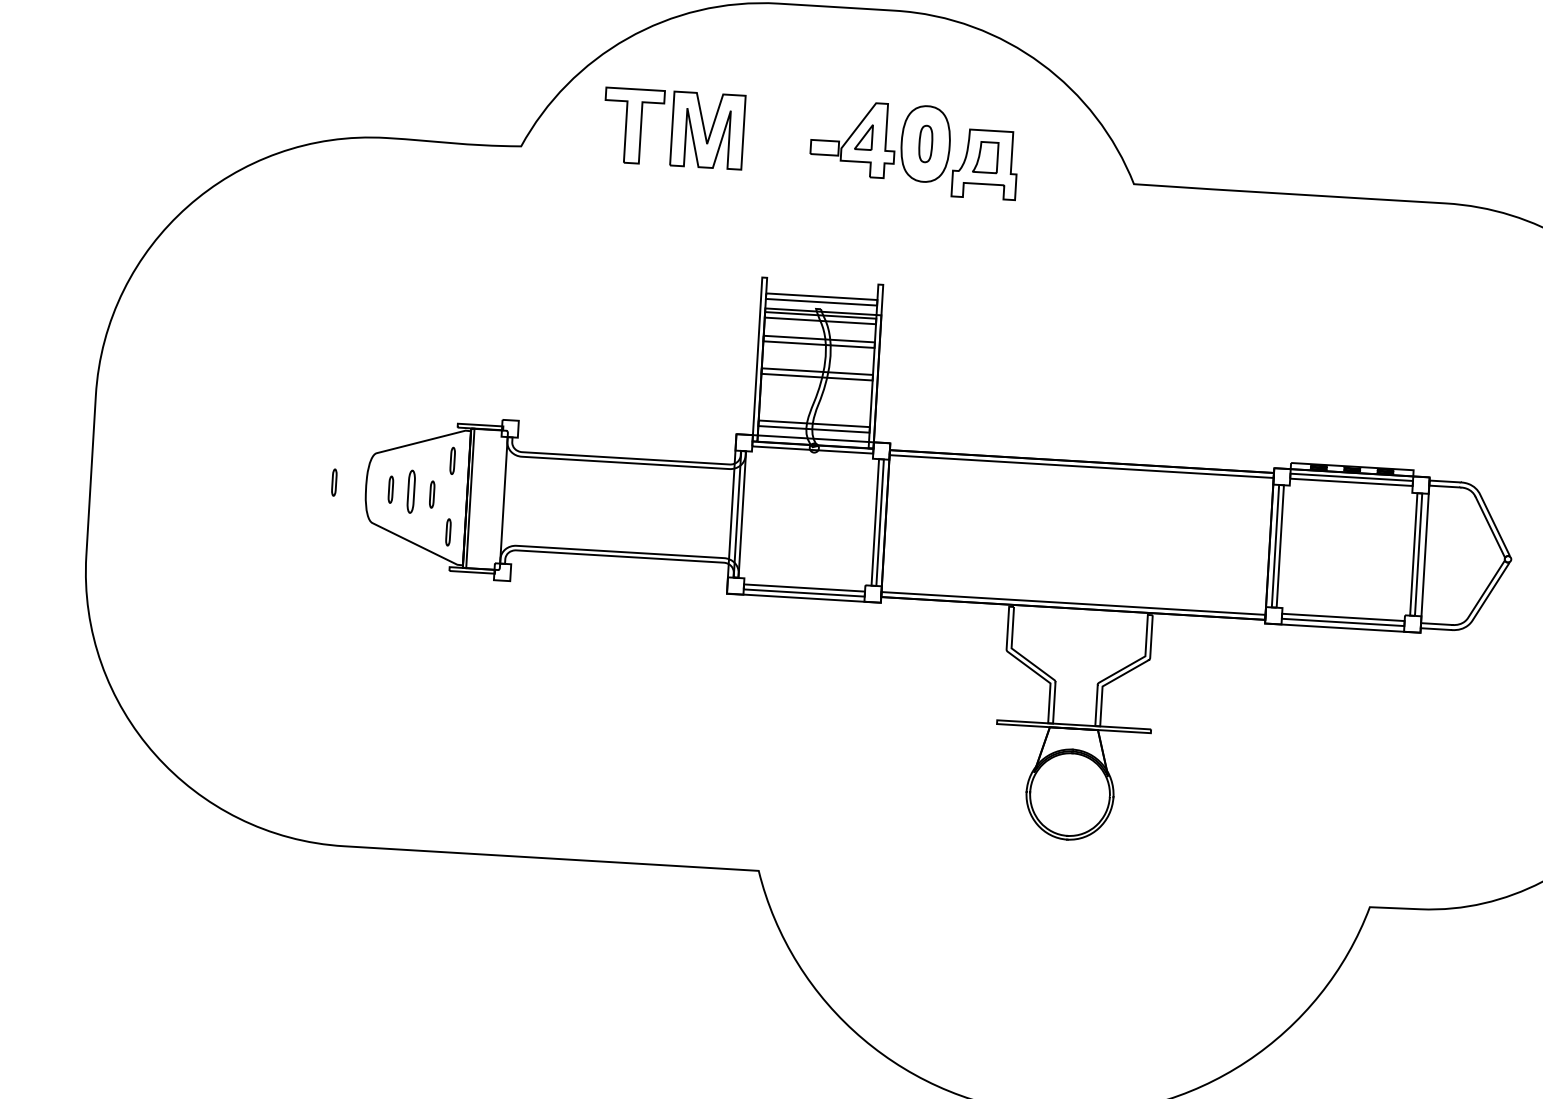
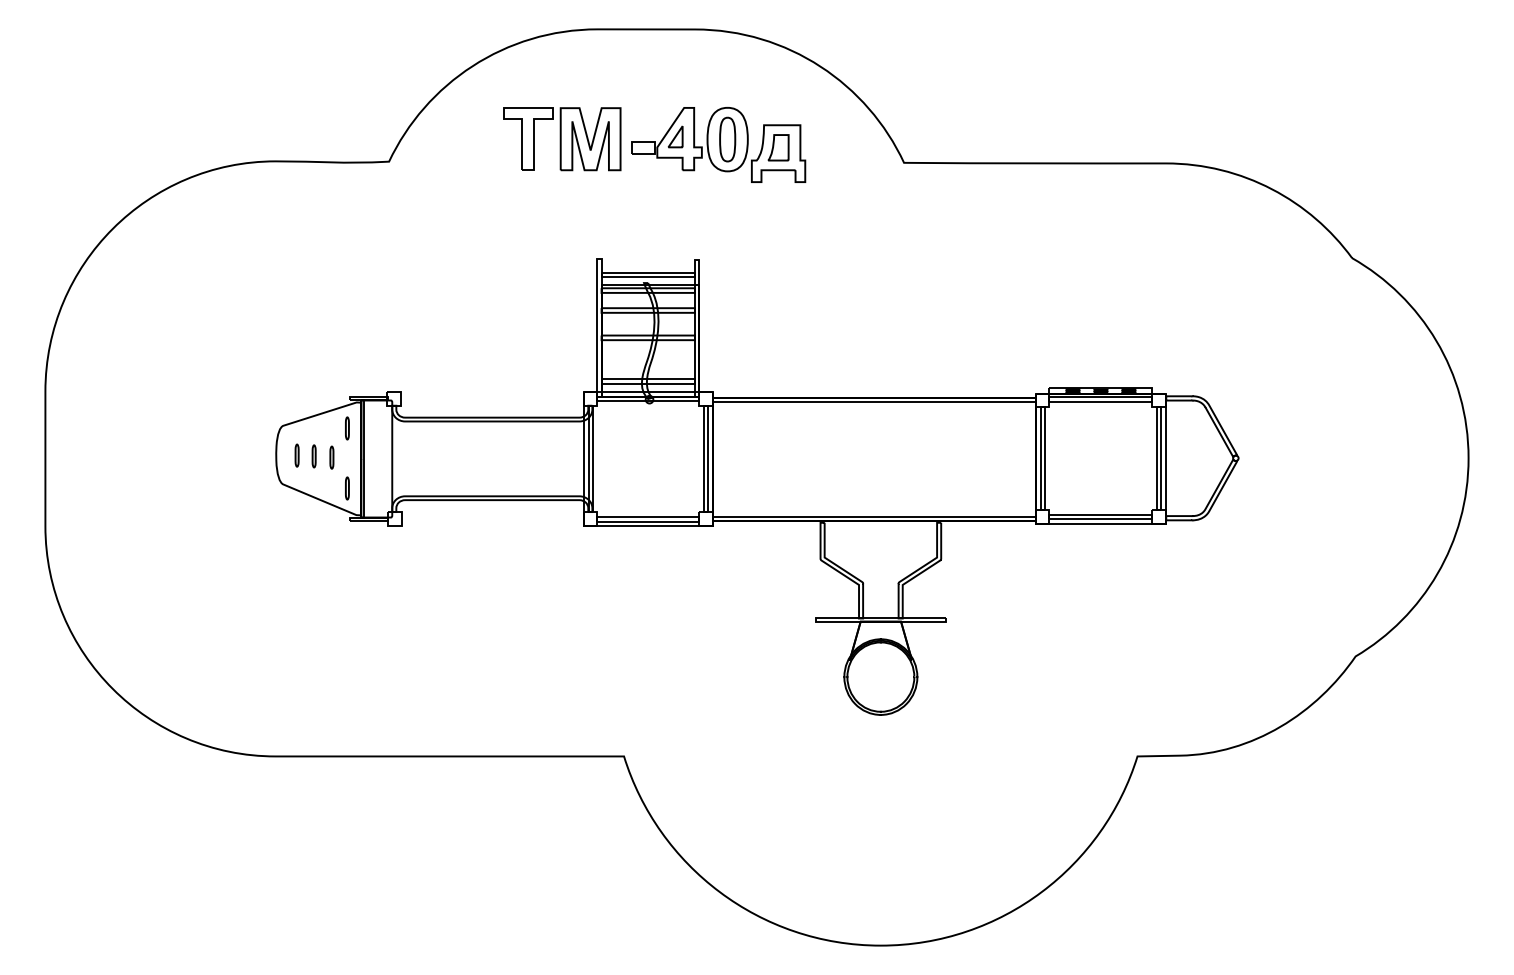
part: (674, 128) -> (562, 139), moved
part: (925, 143) -> (727, 139), size x1.43
line: (333, 482) -> (248, 452), removed
part: (410, 491) -> (313, 456), size x0.62

